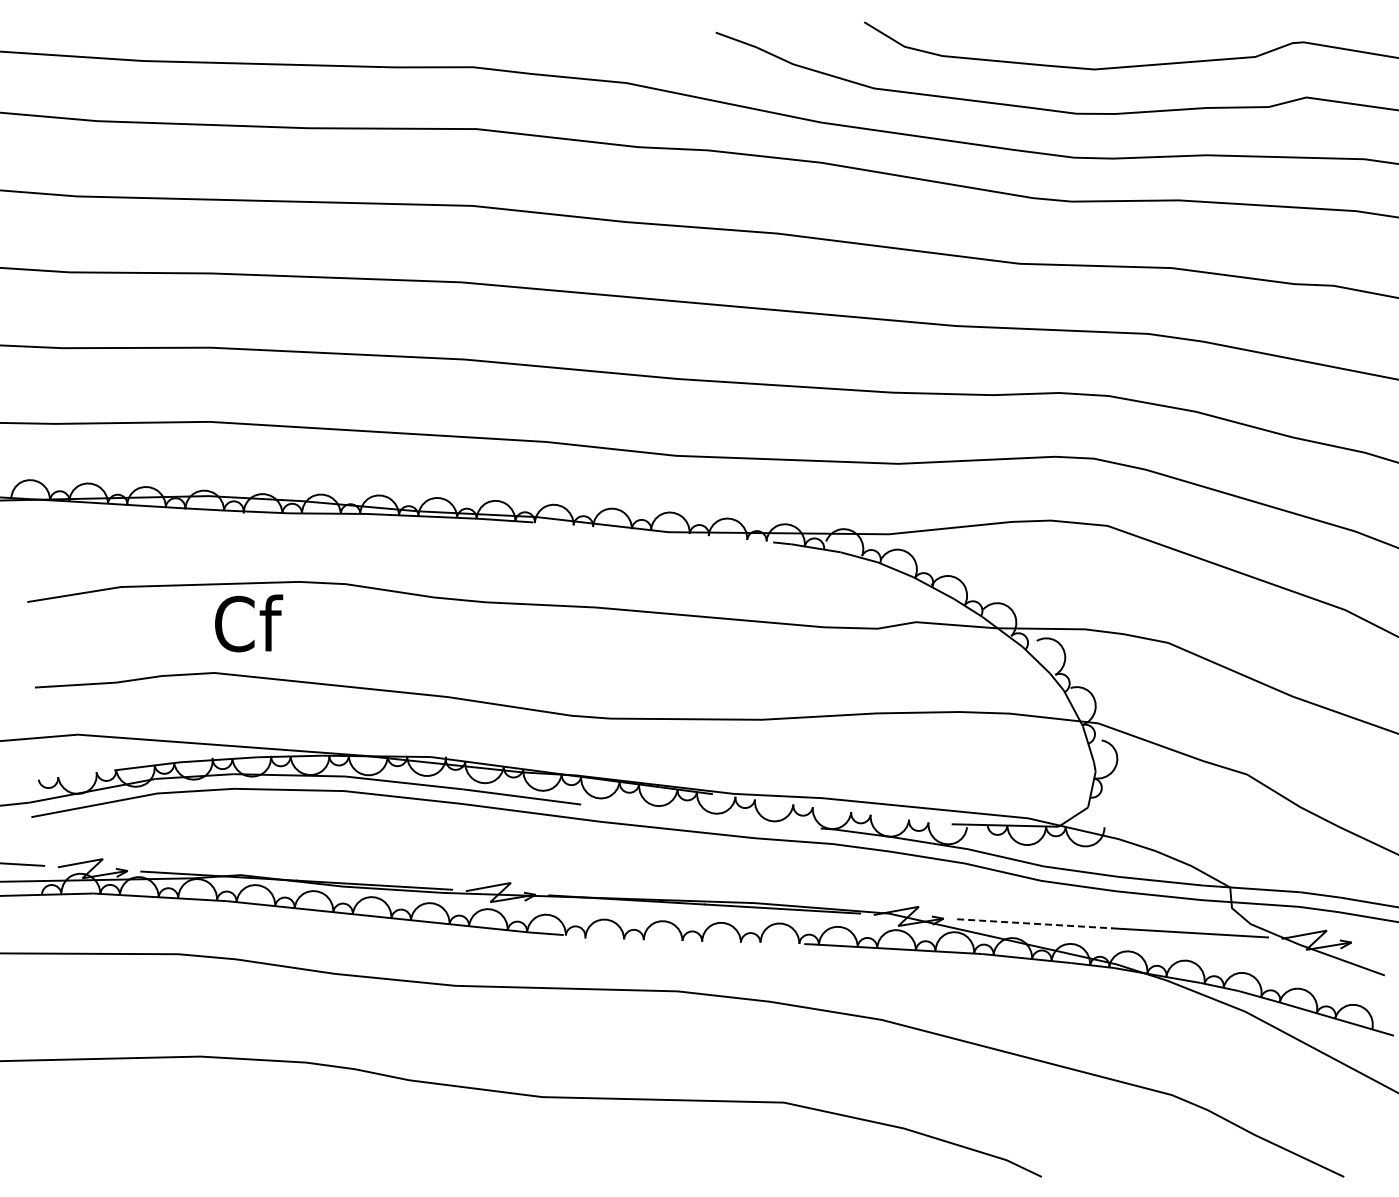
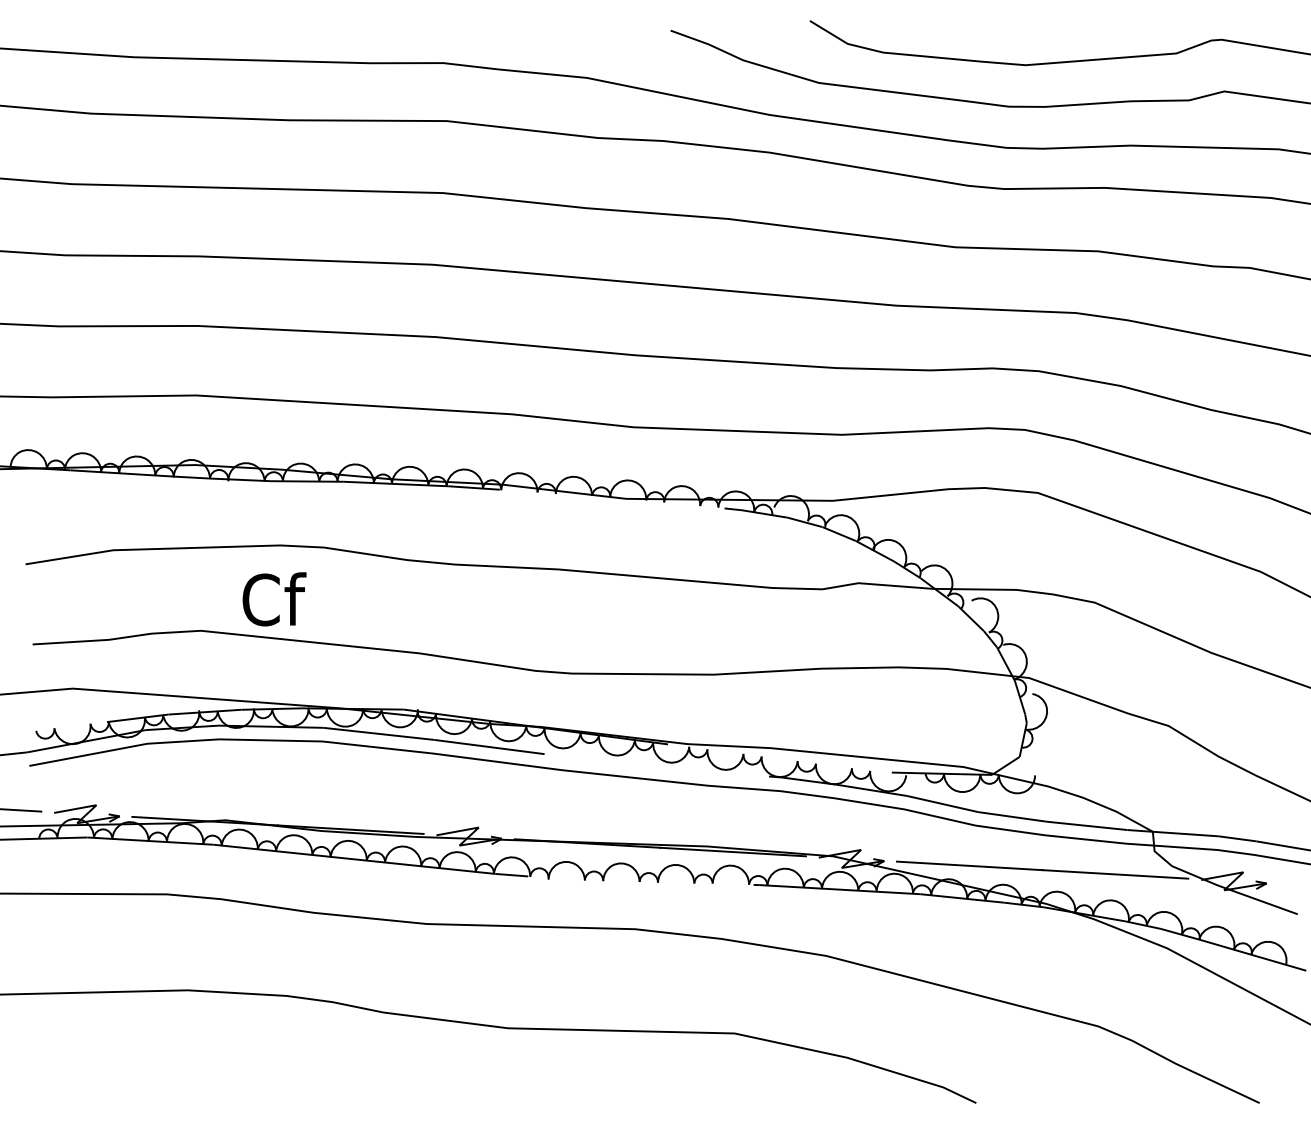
text: (249, 623) -> (274, 599), moved
line: (1034, 923) -> (969, 865), dashed -> solid

